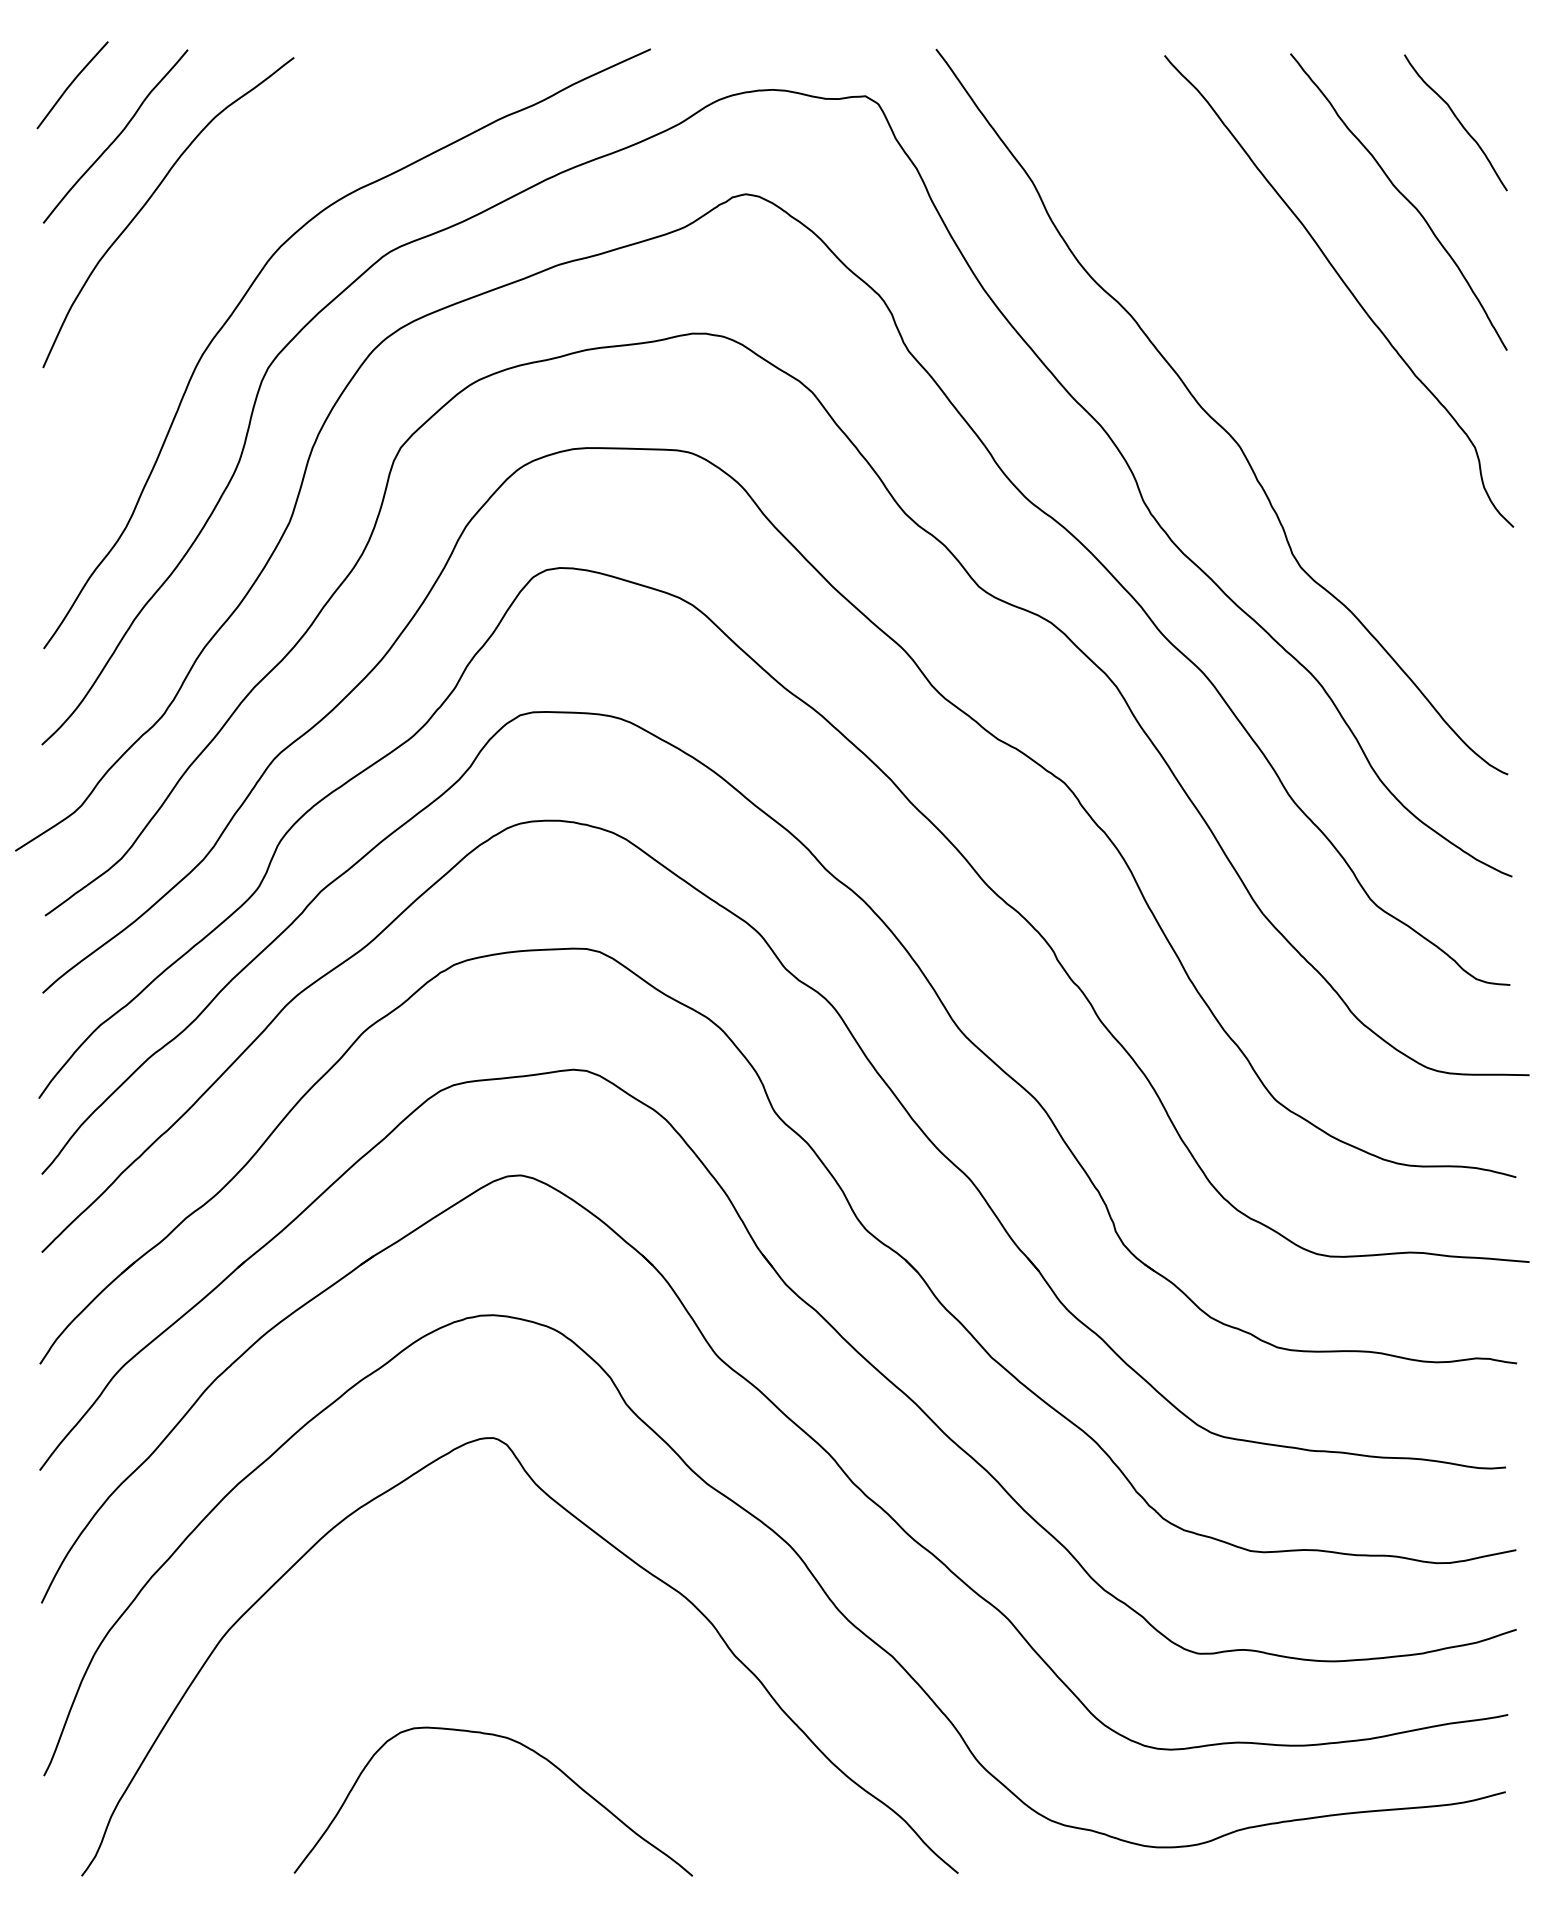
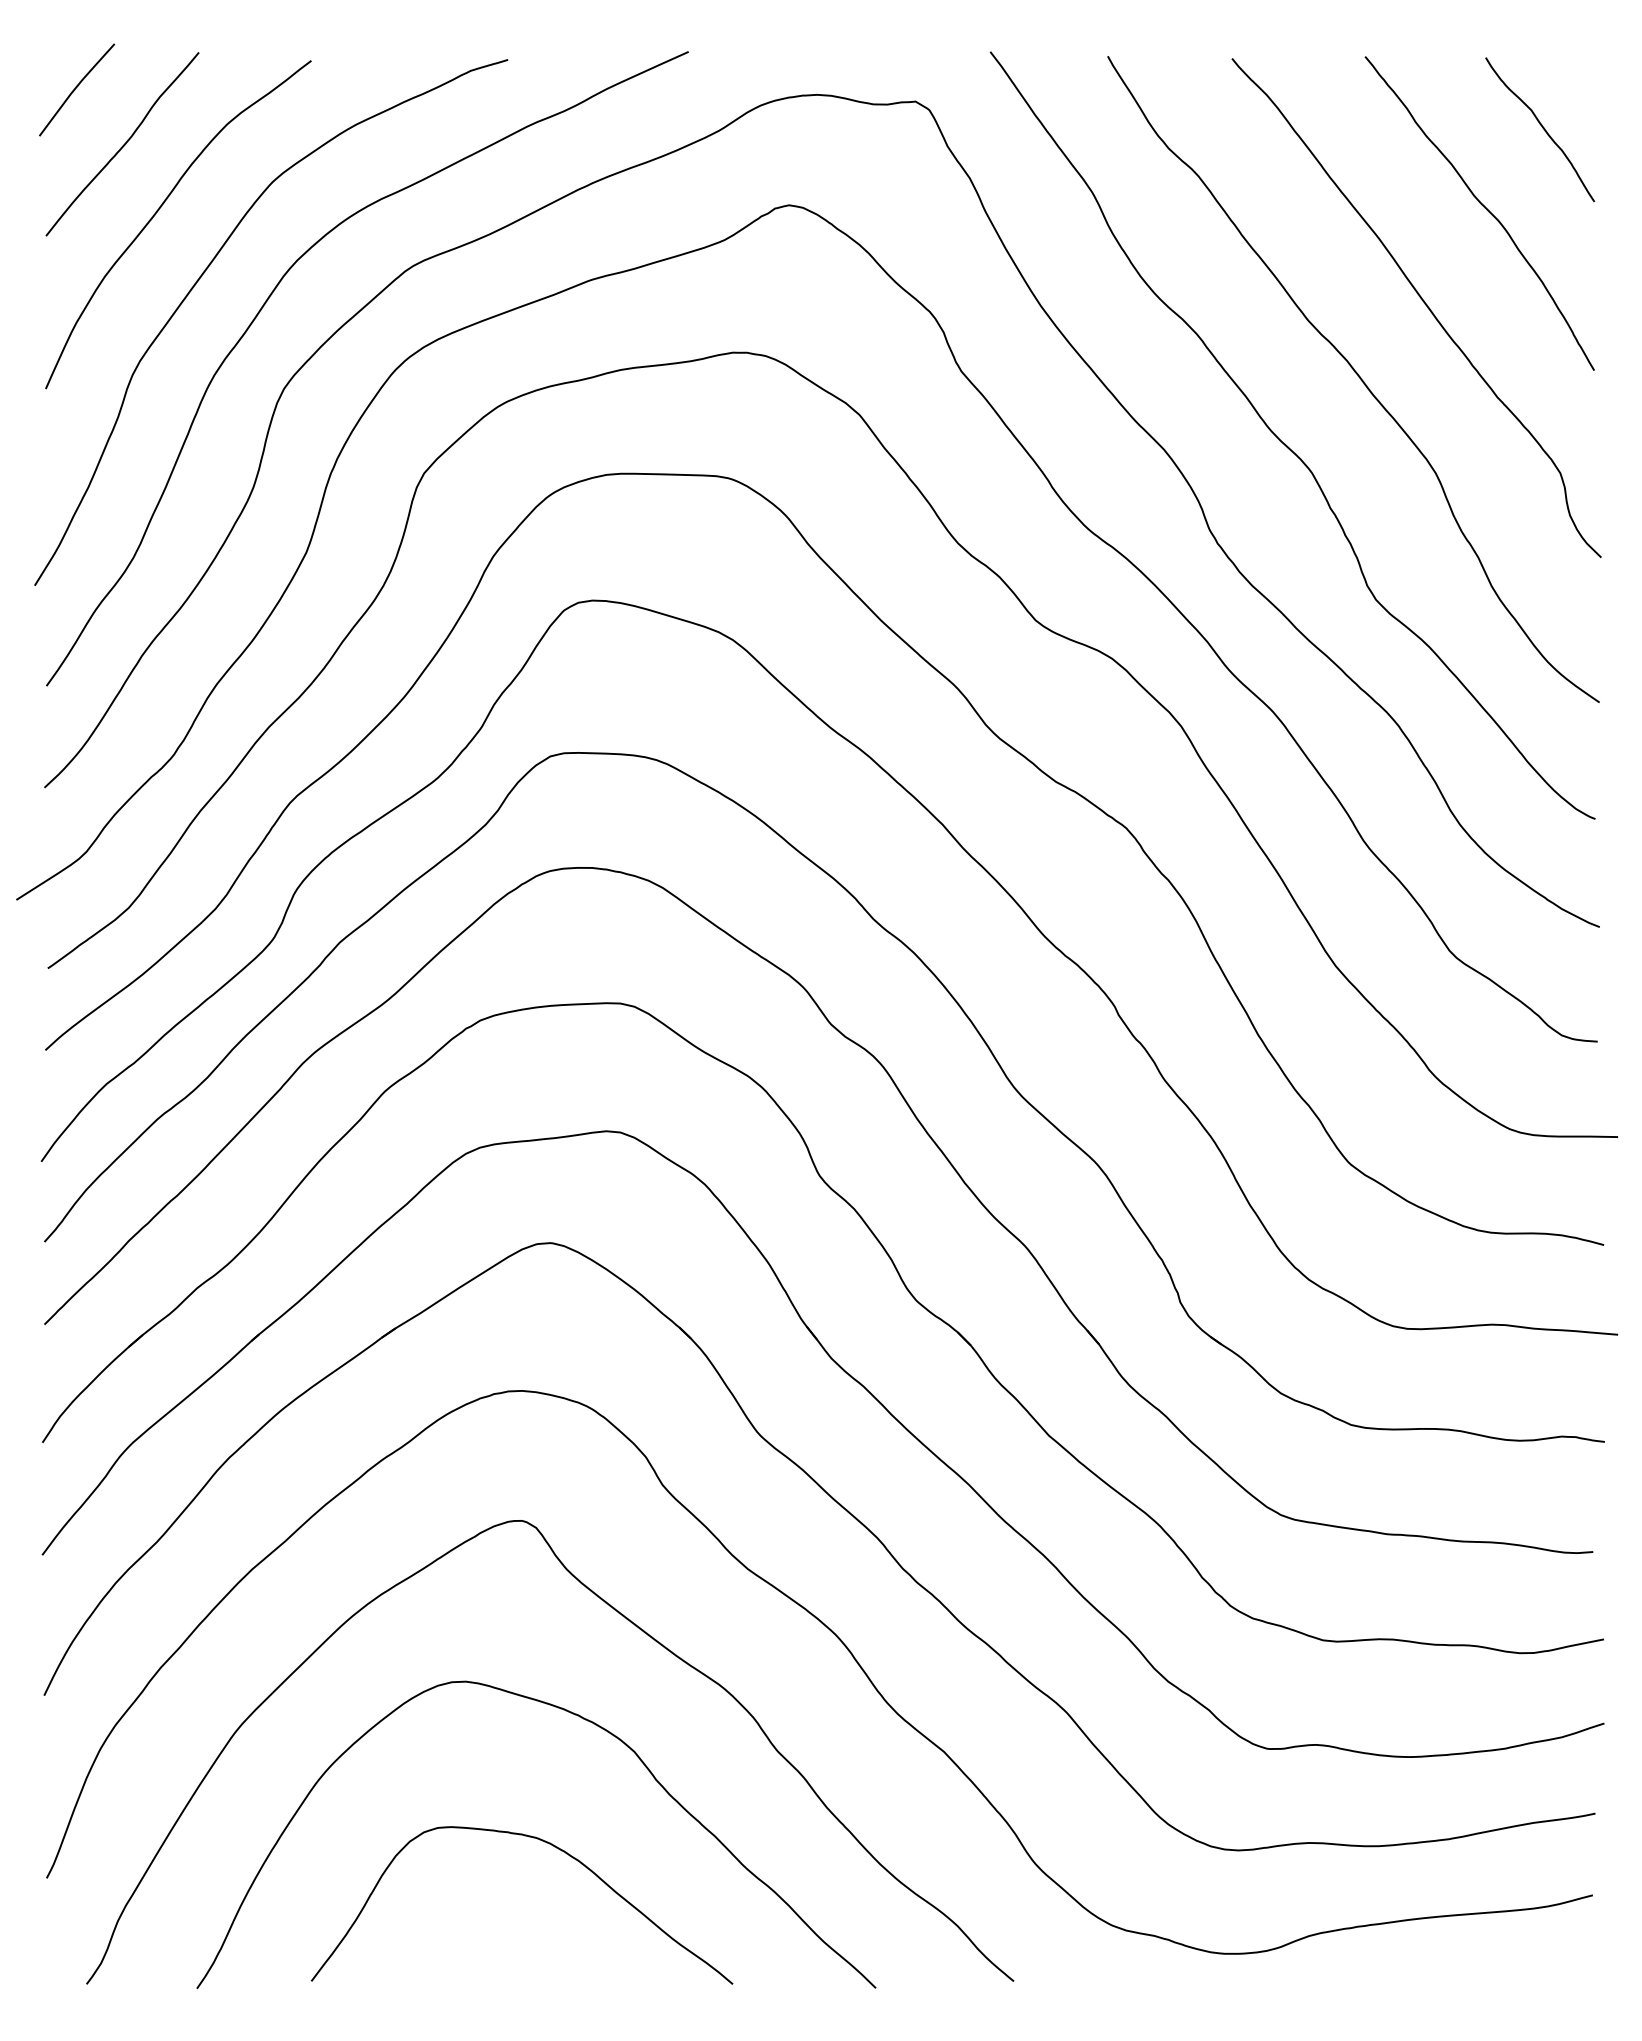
curve: (193, 258) -> (204, 273), added
curve: (1283, 356) -> (1357, 376), added
curve: (562, 1631) -> (595, 1725), added

